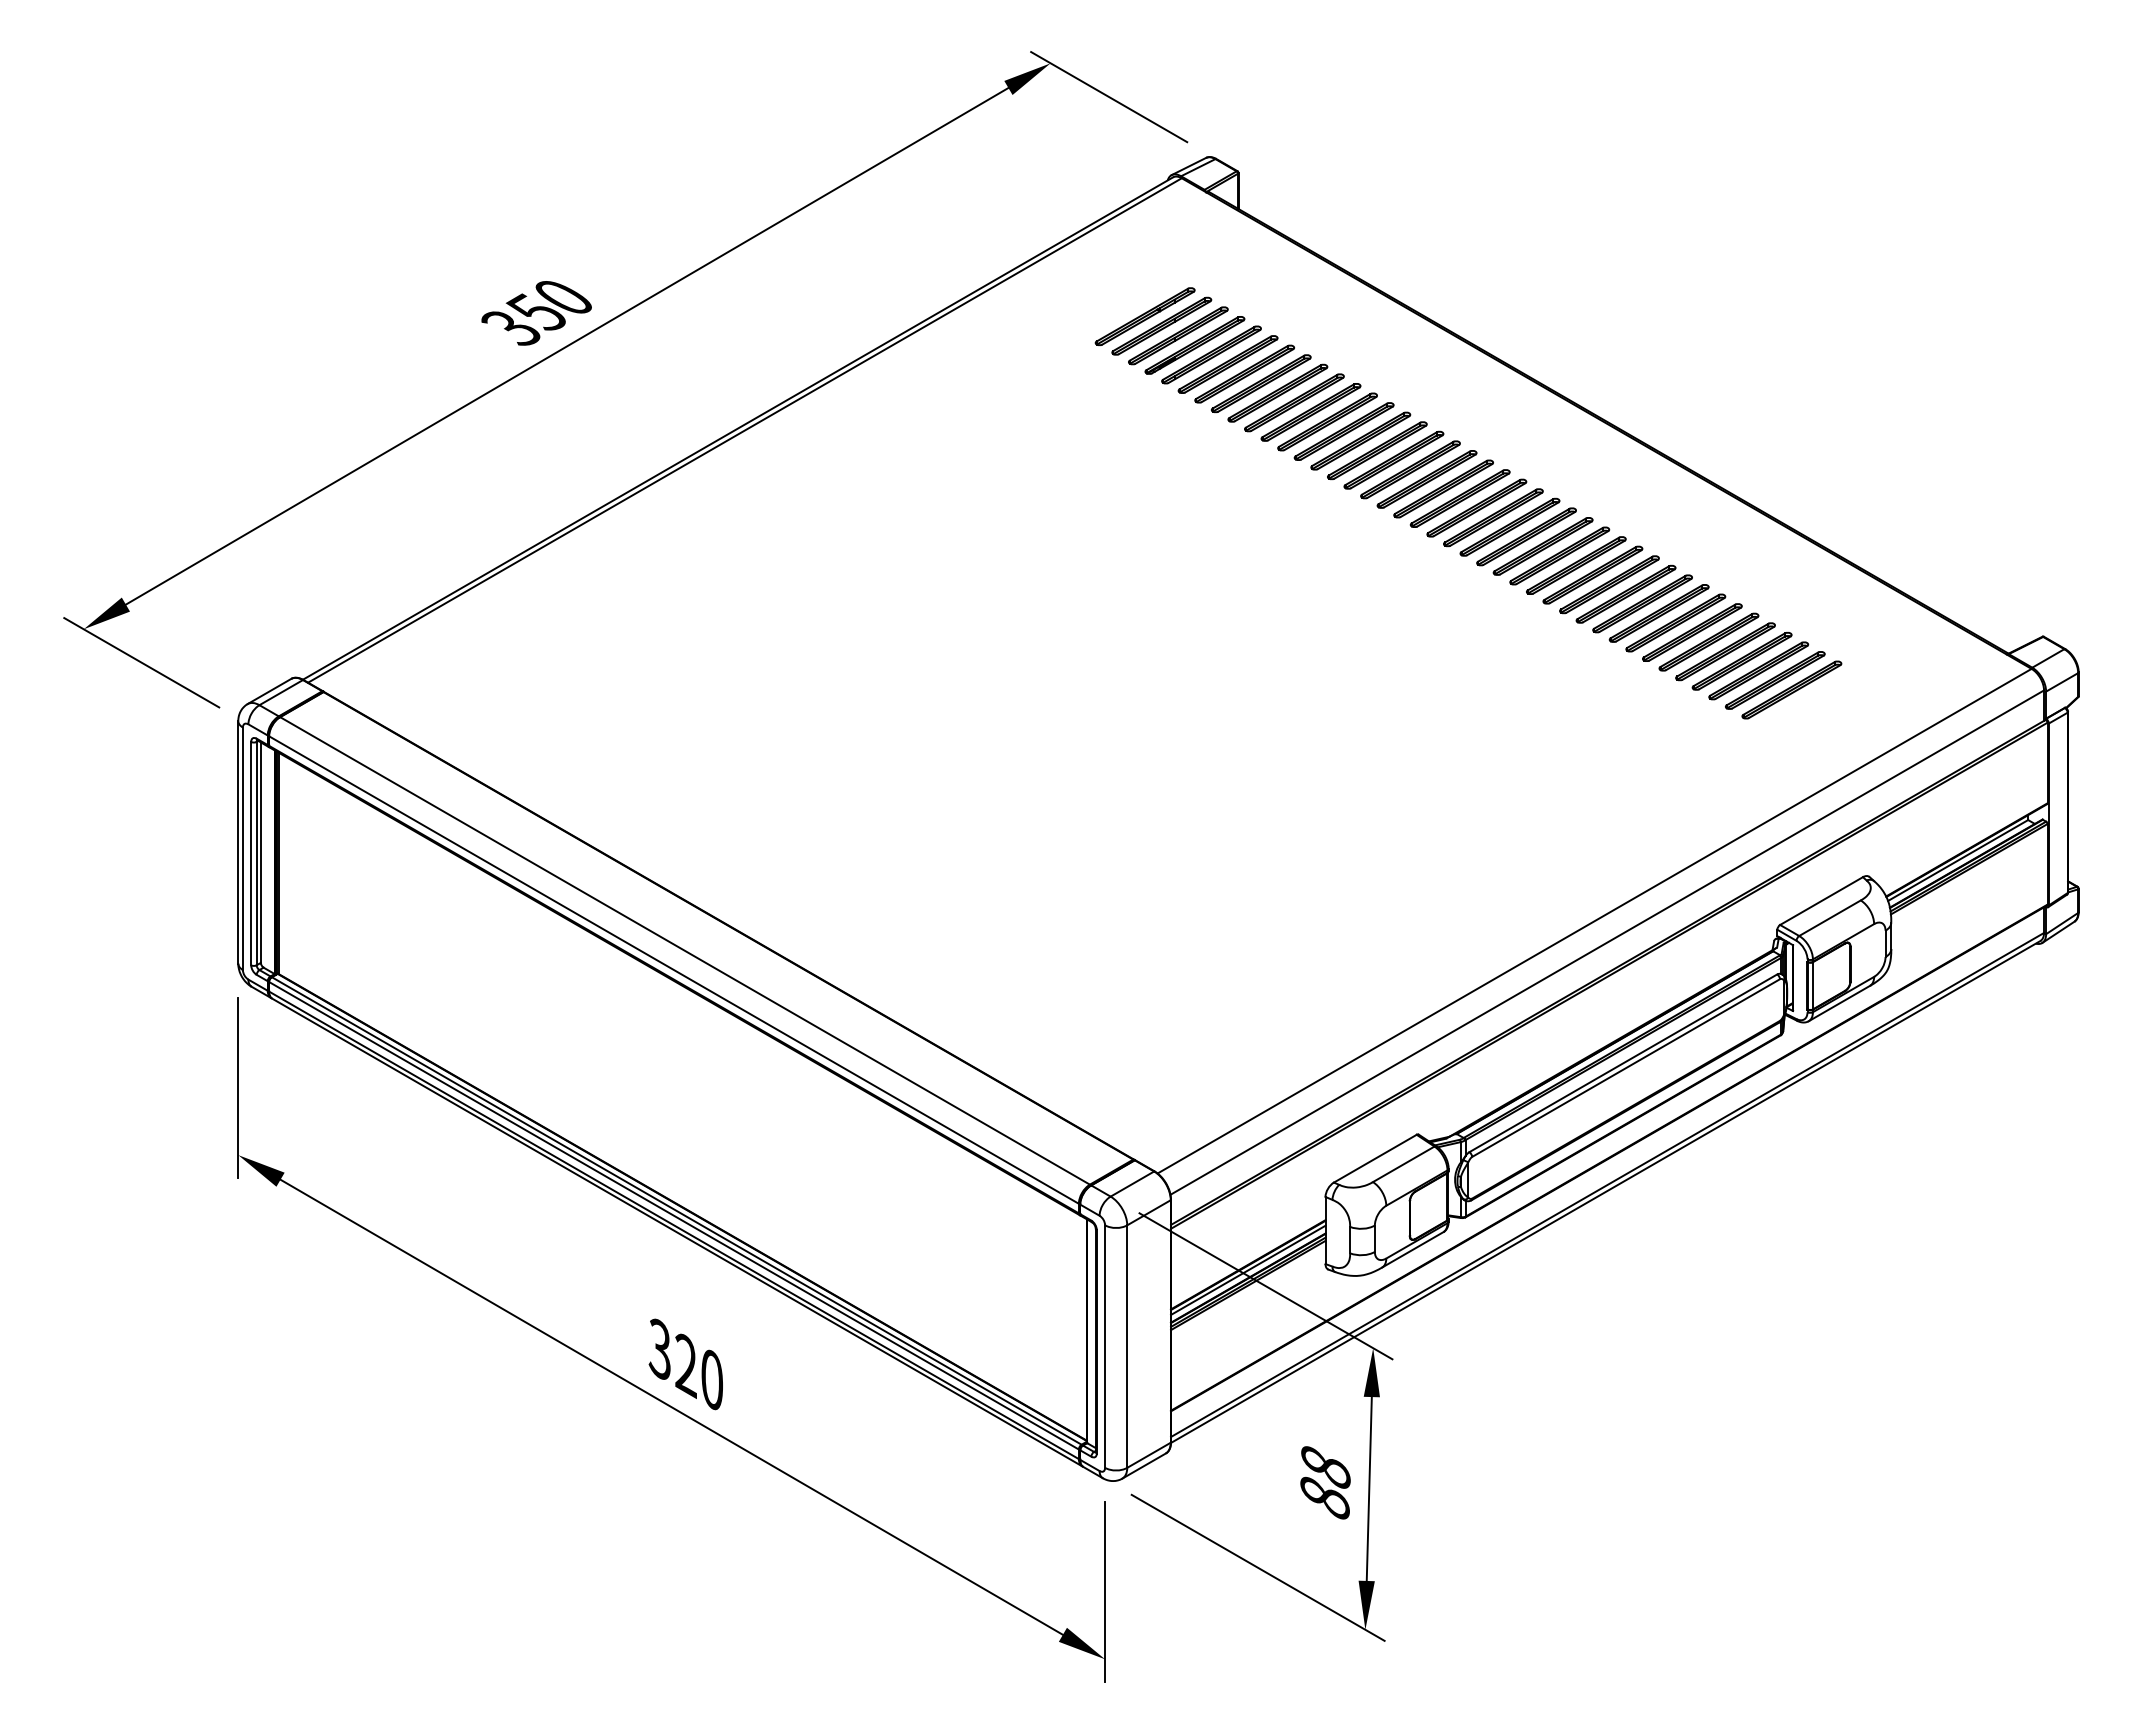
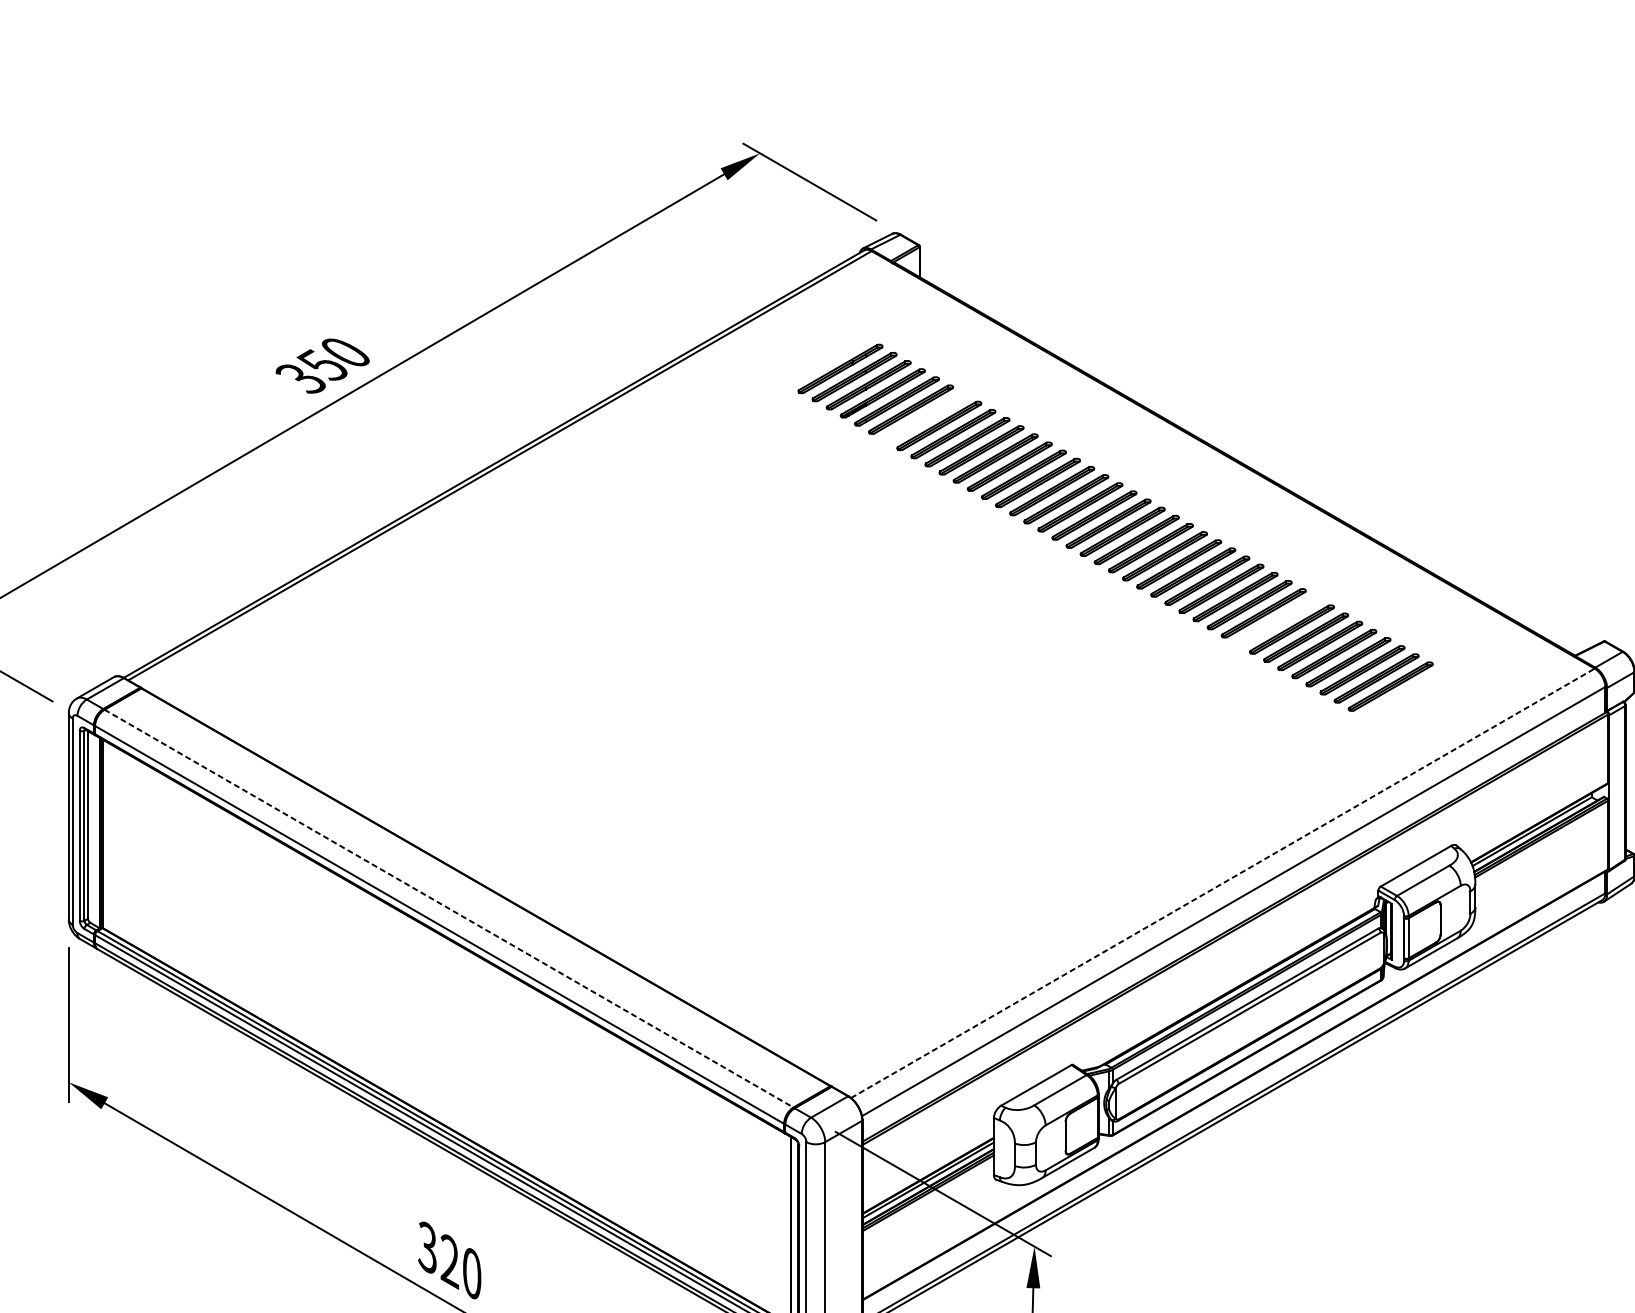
part: (1244, 373) -> (925, 417), removed
part: (1658, 613) -> (1277, 621), removed
line: (1594, 921) -> (1222, 883), solid -> dashed
line: (685, 951) -> (449, 909), solid -> dashed

